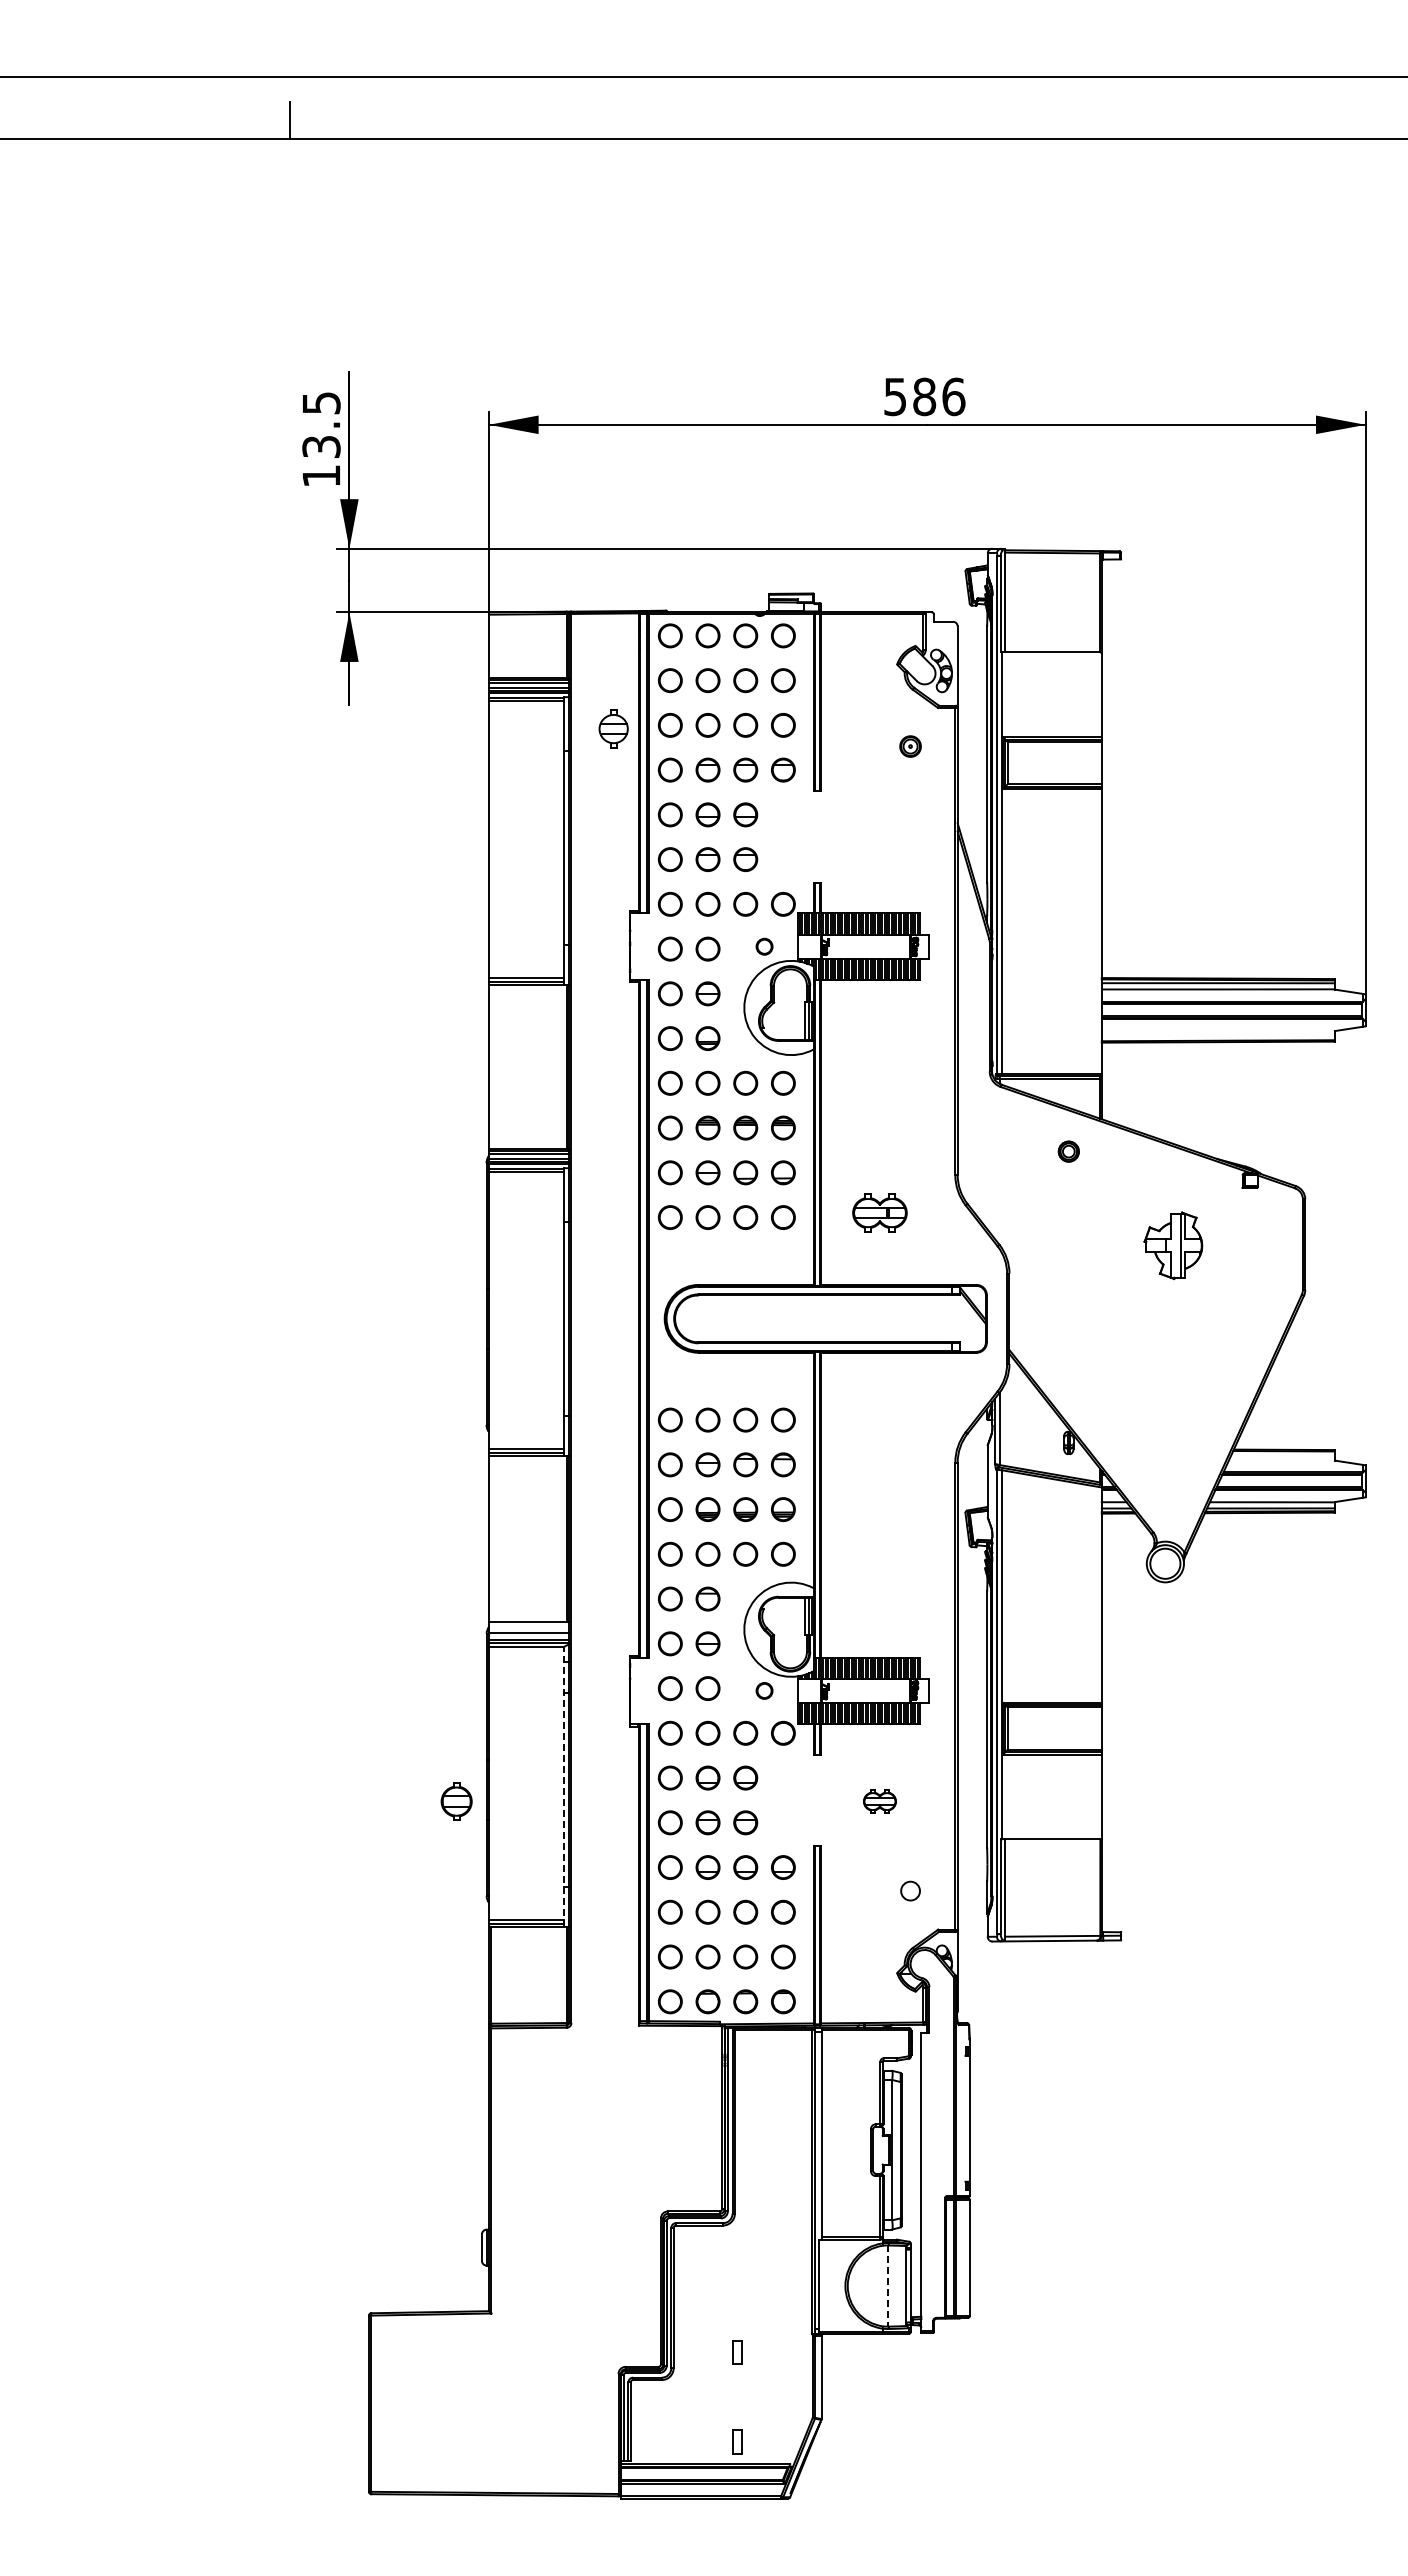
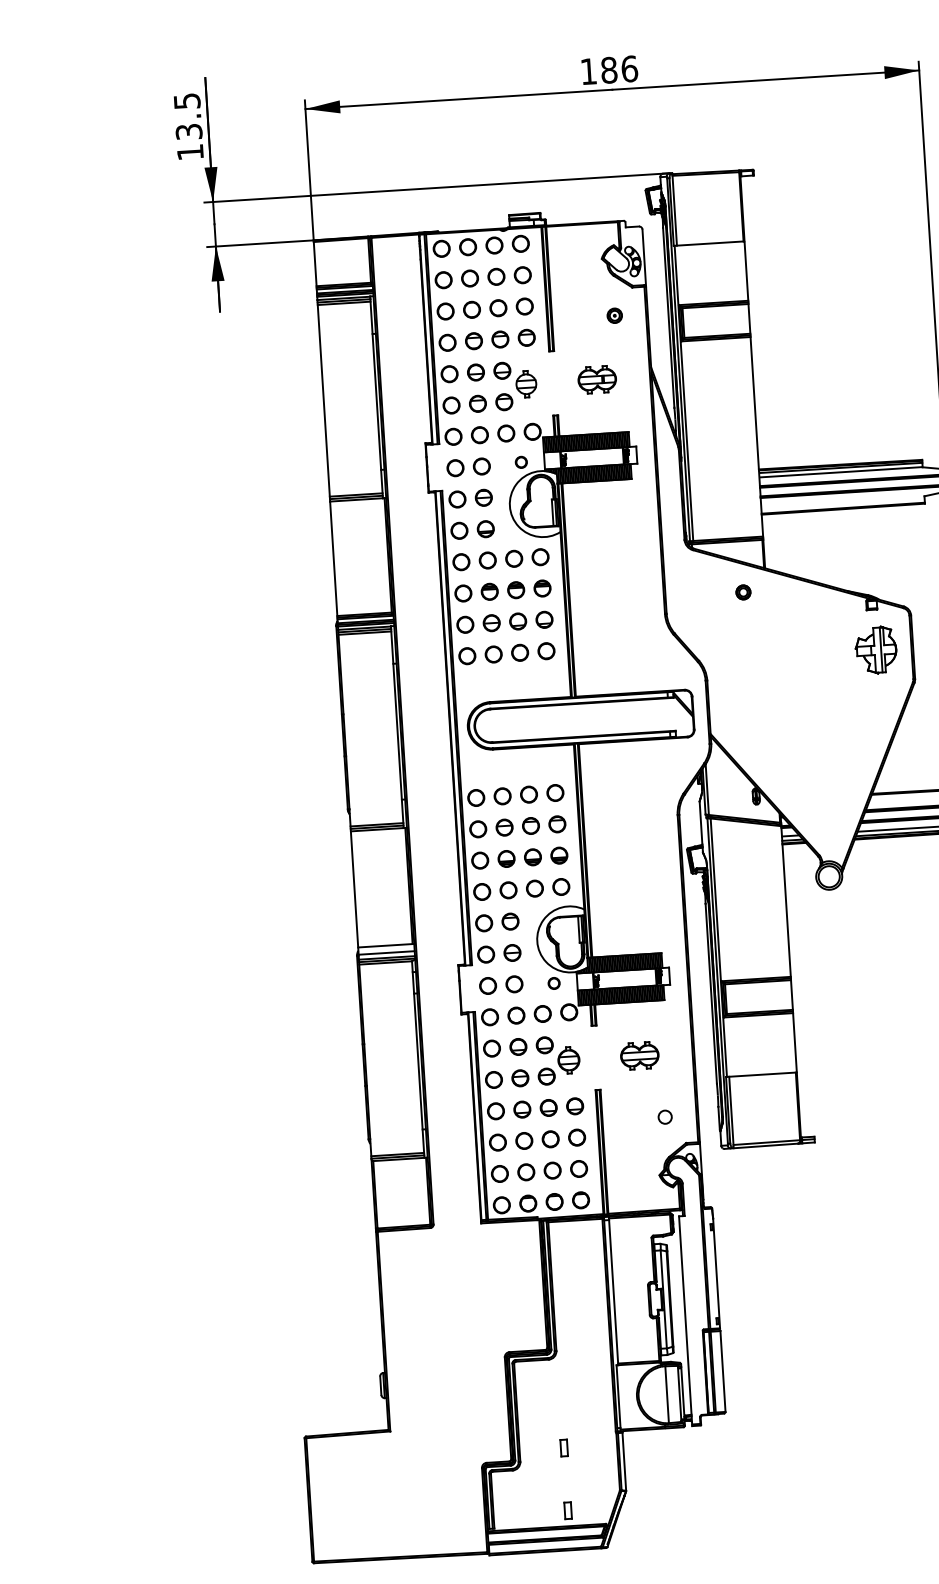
text: (894, 397) -> (588, 72), 586 -> 186
line: (526, 704) -> (344, 303), added
part: (613, 728) -> (526, 383), moved
line: (526, 1175) -> (364, 633), added
part: (879, 1212) -> (596, 379), moved
part: (1173, 1245) -> (876, 650), moved
line: (564, 1786) -> (418, 1059), dashed -> solid
part: (456, 1801) -> (568, 1060), moved
part: (879, 1801) -> (639, 1055), size x1.67
line: (888, 2286) -> (667, 1395), dashed -> solid

